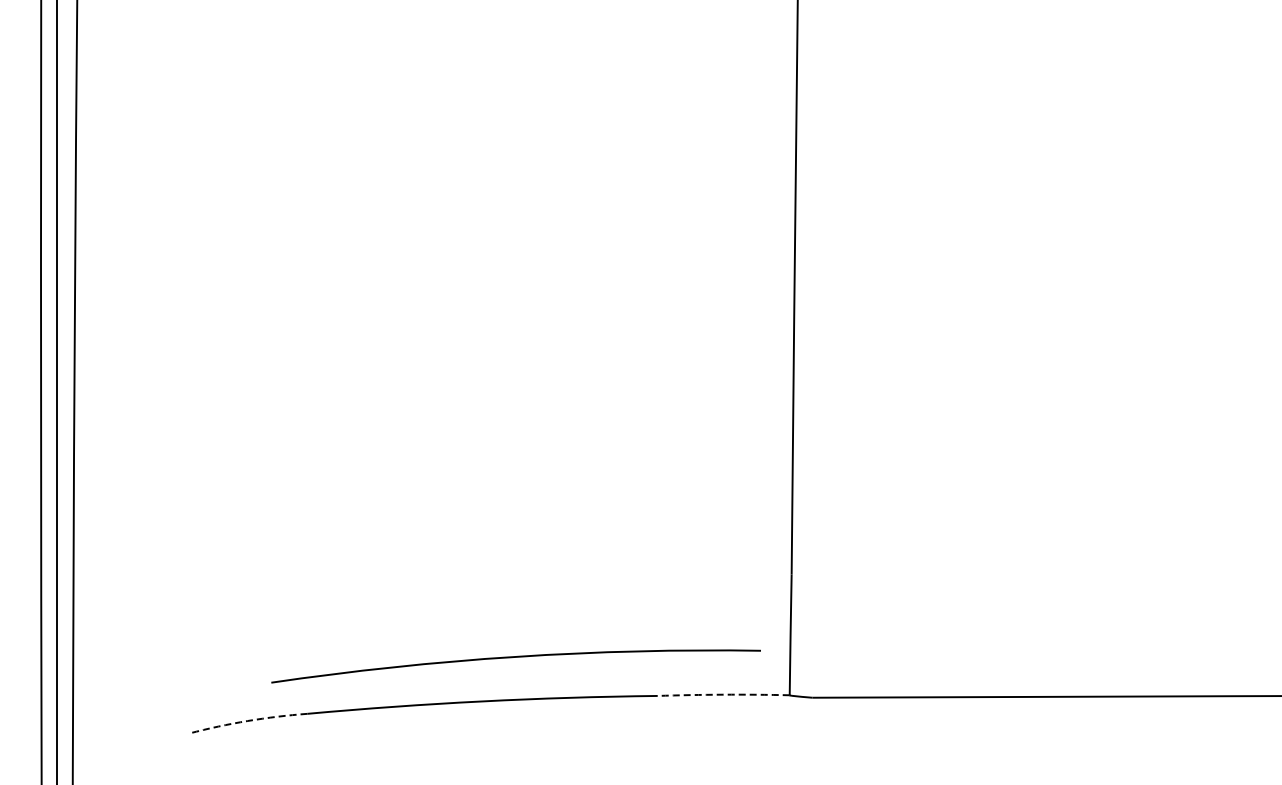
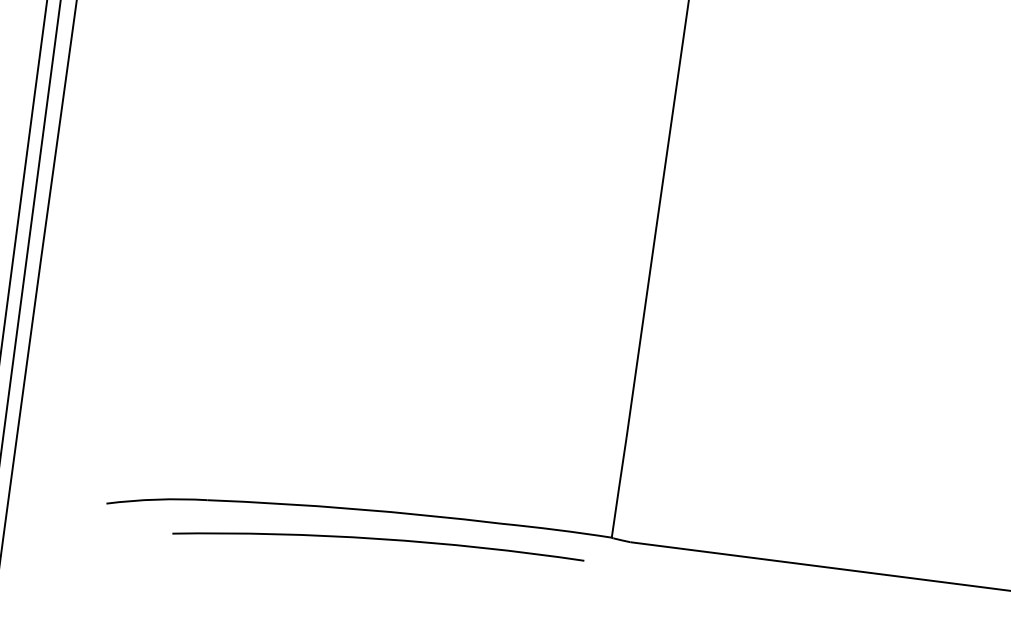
arc: (512, 658) -> (376, 539), moved
arc: (723, 694) -> (556, 529), dashed -> solid
arc: (247, 720) -> (156, 499), dashed -> solid

